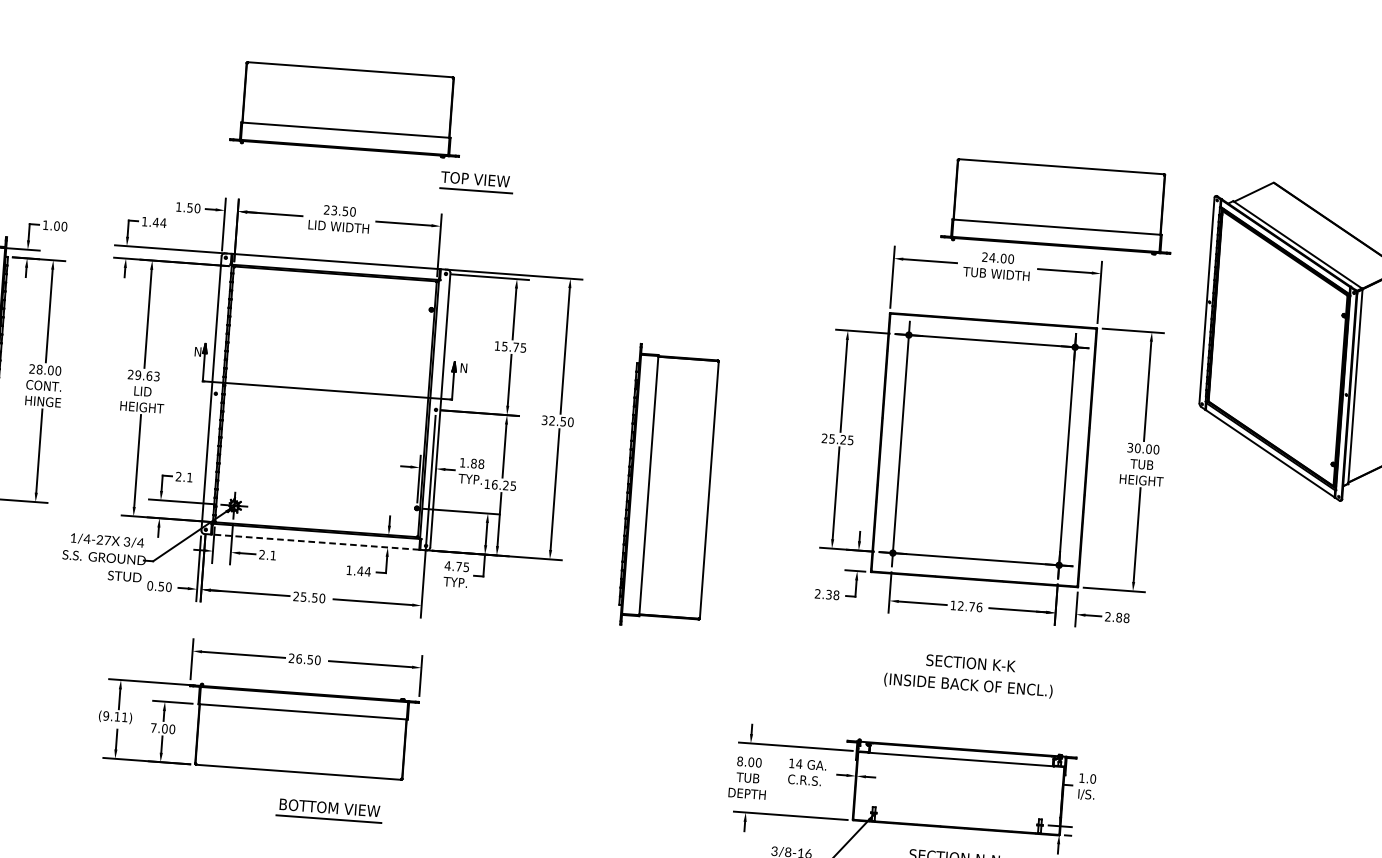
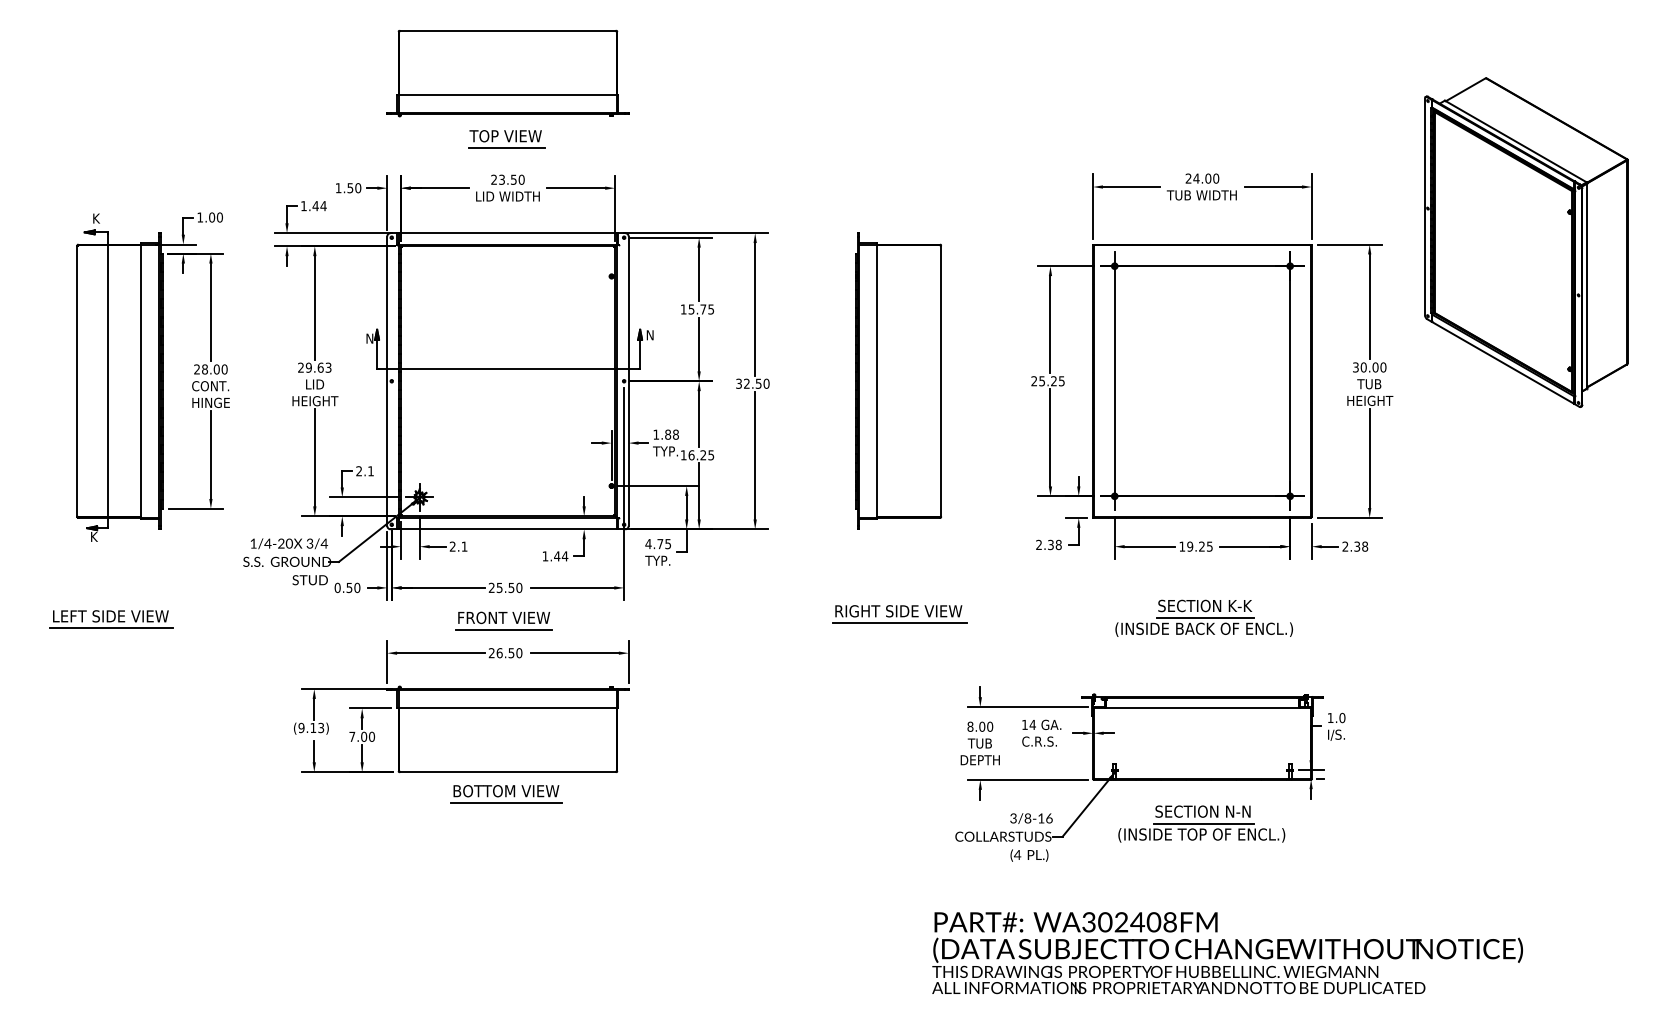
part: (475, 182) -> (506, 139), moved
part: (1058, 207) -> (1261, 120), removed
part: (668, 486) -> (898, 380), moved
text: (106, 540) -> (288, 543), 1/4-27 -> 1/4-20
line: (315, 542) -> (507, 529), dashed -> solid
text: (969, 606) -> (1199, 546), 12.76 -> 19.25
text: (1119, 617) -> (1357, 546), 2.88 -> 2.38
part: (305, 628) -> (503, 620), added
part: (680, 650) -> (899, 614), added
line: (970, 674) -> (1205, 617), added
text: (125, 716) -> (321, 727), (9.11) -> (9.13)
part: (329, 811) -> (506, 794), moved

